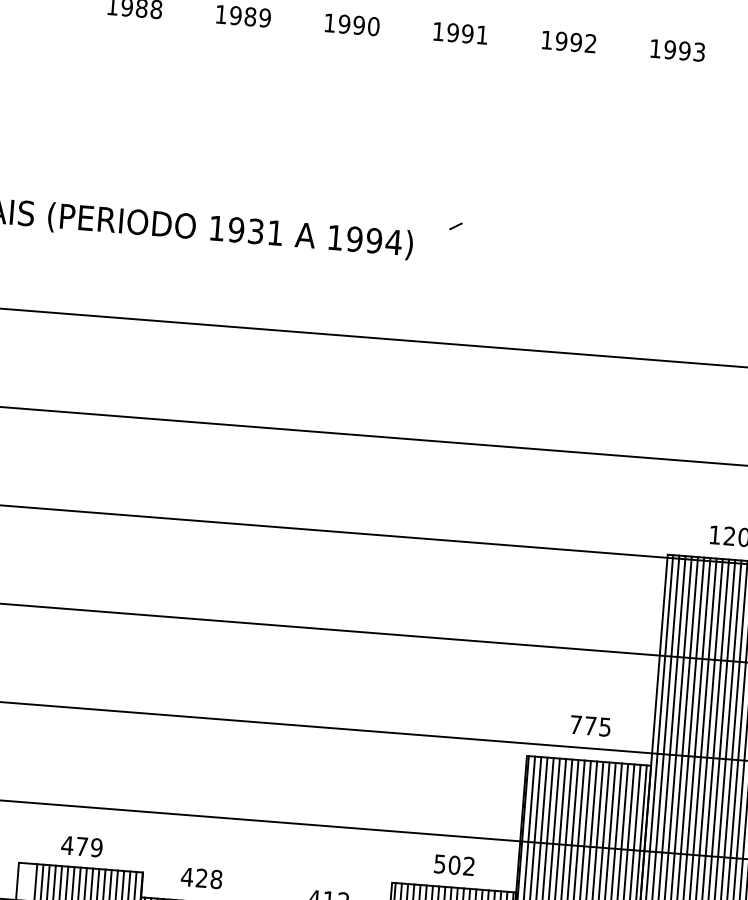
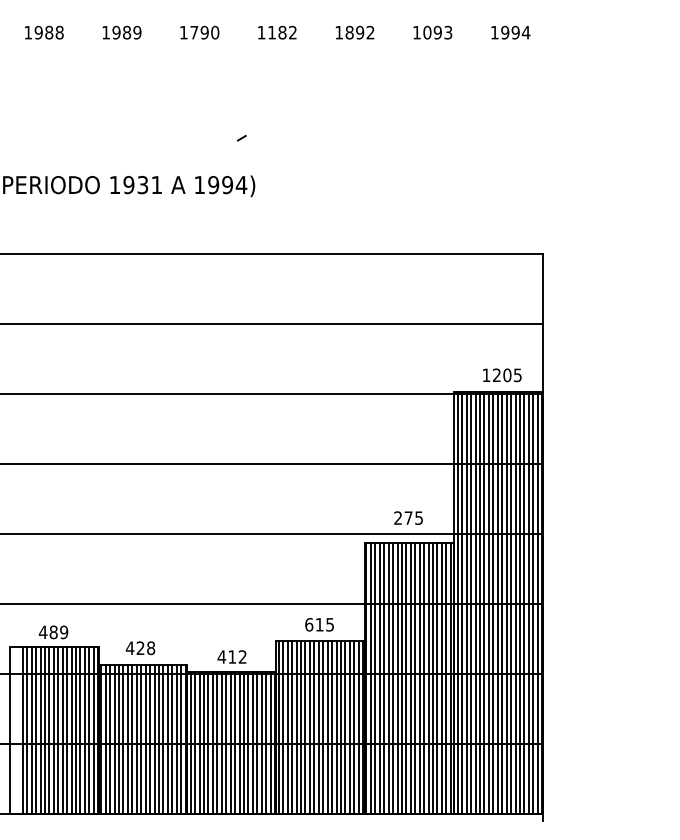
text: (344, 24) -> (194, 32), 1990 -> 1790
text: (467, 33) -> (282, 32), 1991 -> 1182
text: (561, 41) -> (349, 32), 1992 -> 1892
text: (670, 49) -> (427, 32), 1993 -> 1093
line: (455, 226) -> (241, 138), moved
text: (575, 723) -> (397, 517), 775 -> 275
text: (81, 846) -> (53, 632), 479 -> 489
text: (454, 864) -> (319, 624), 502 -> 615

